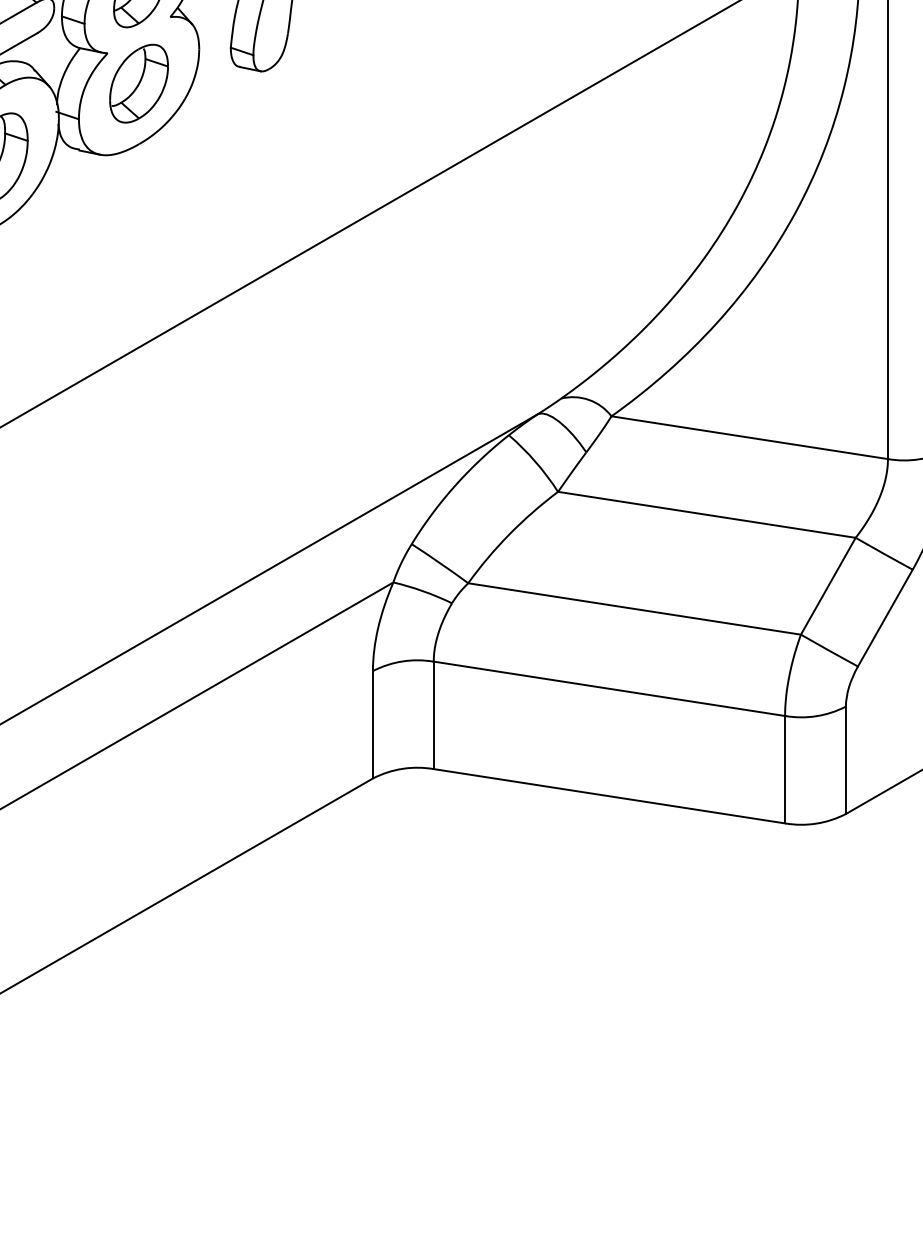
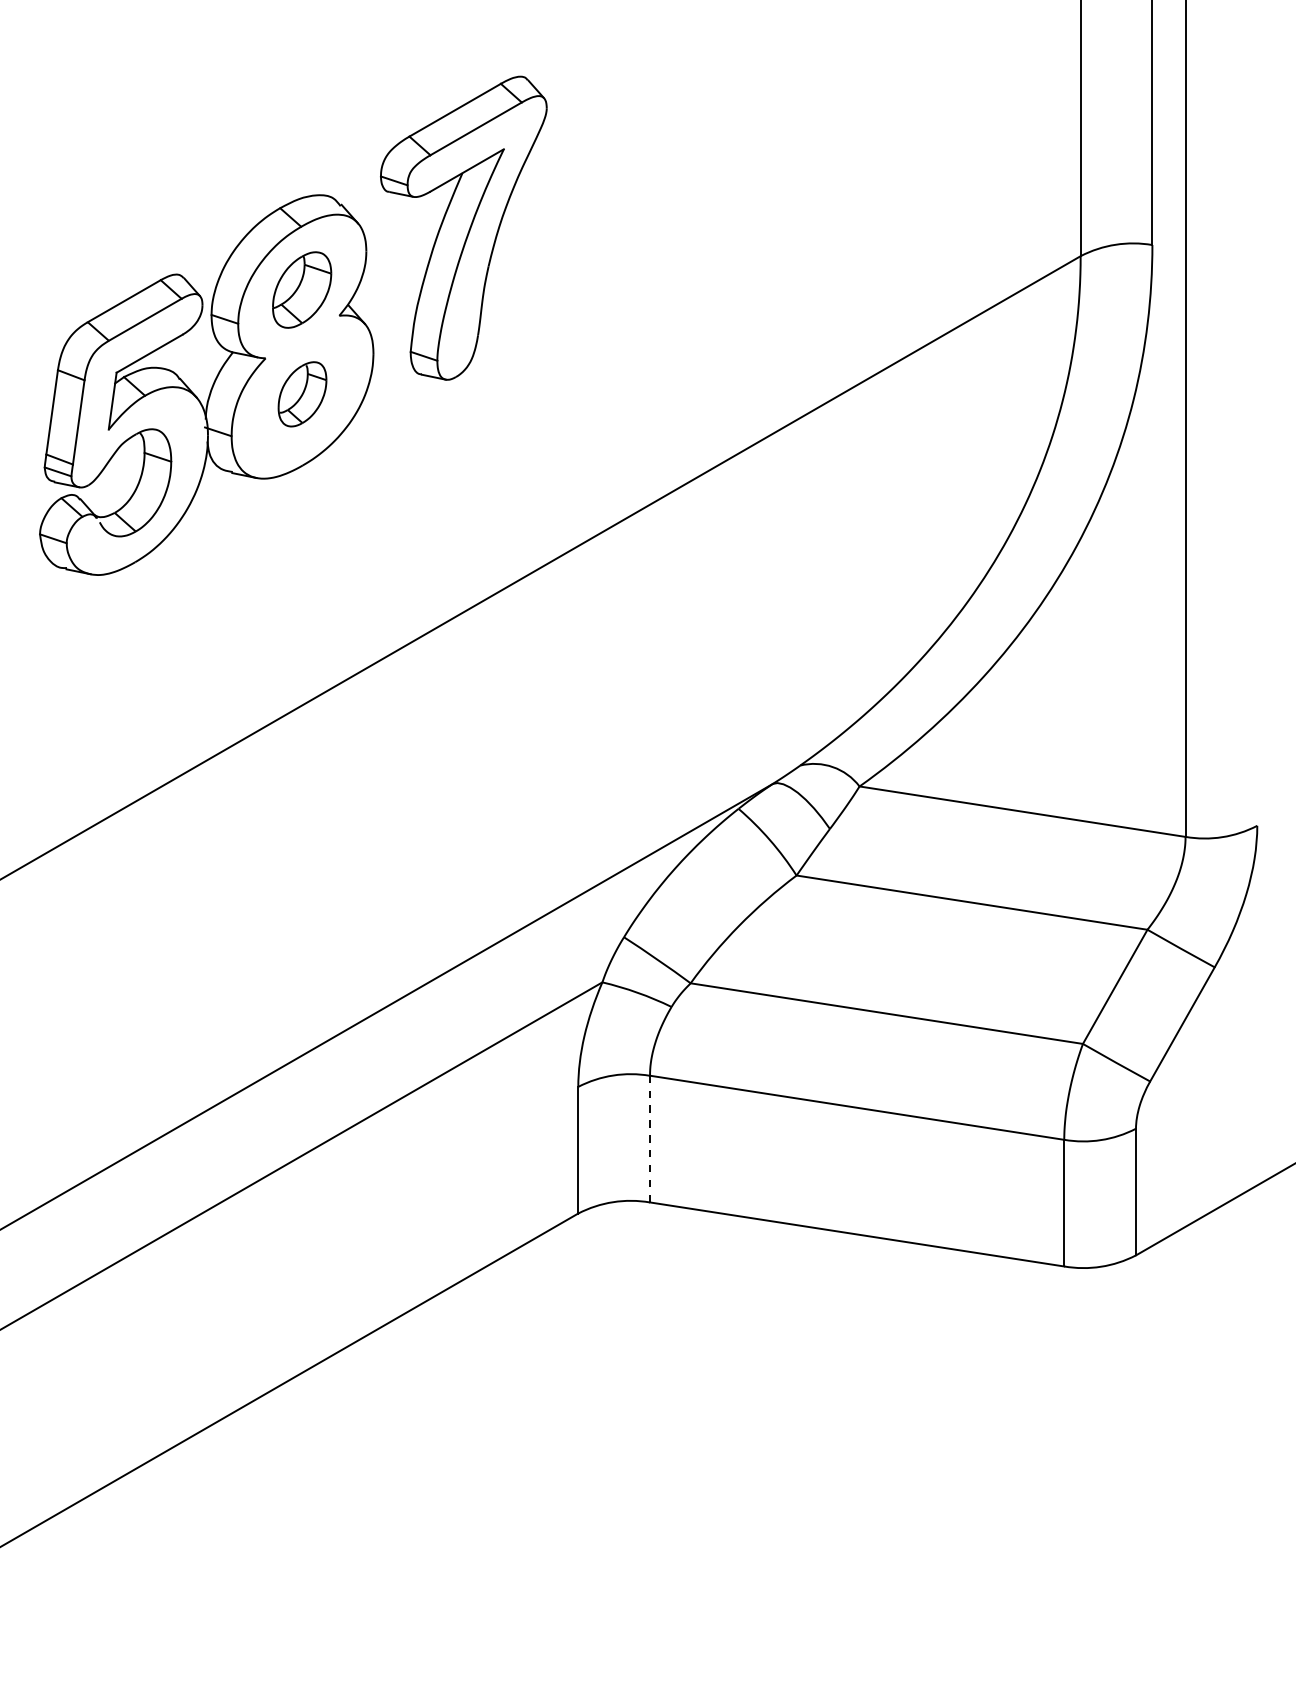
part: (139, 83) -> (302, 394), size x0.7
line: (434, 715) -> (650, 1139), solid -> dashed

